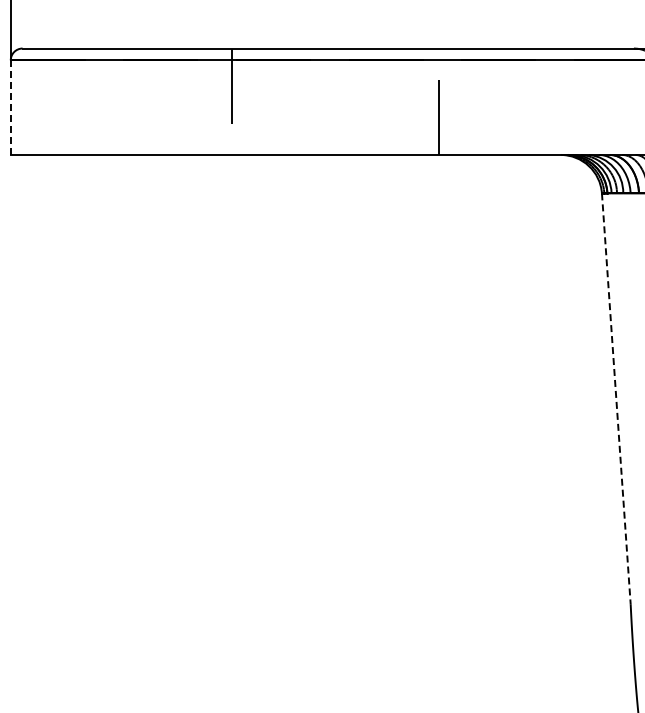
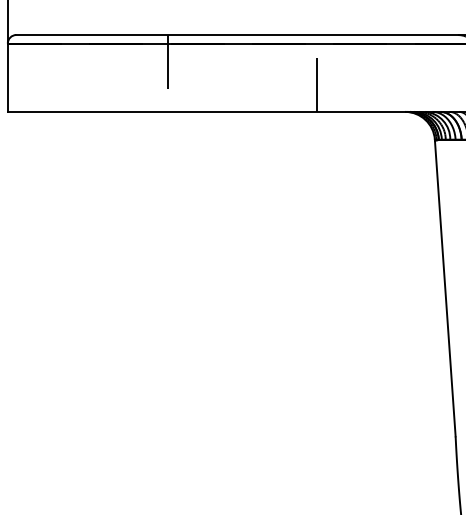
line: (10, 107) -> (7, 77), dashed -> solid
line: (616, 398) -> (445, 287), dashed -> solid

